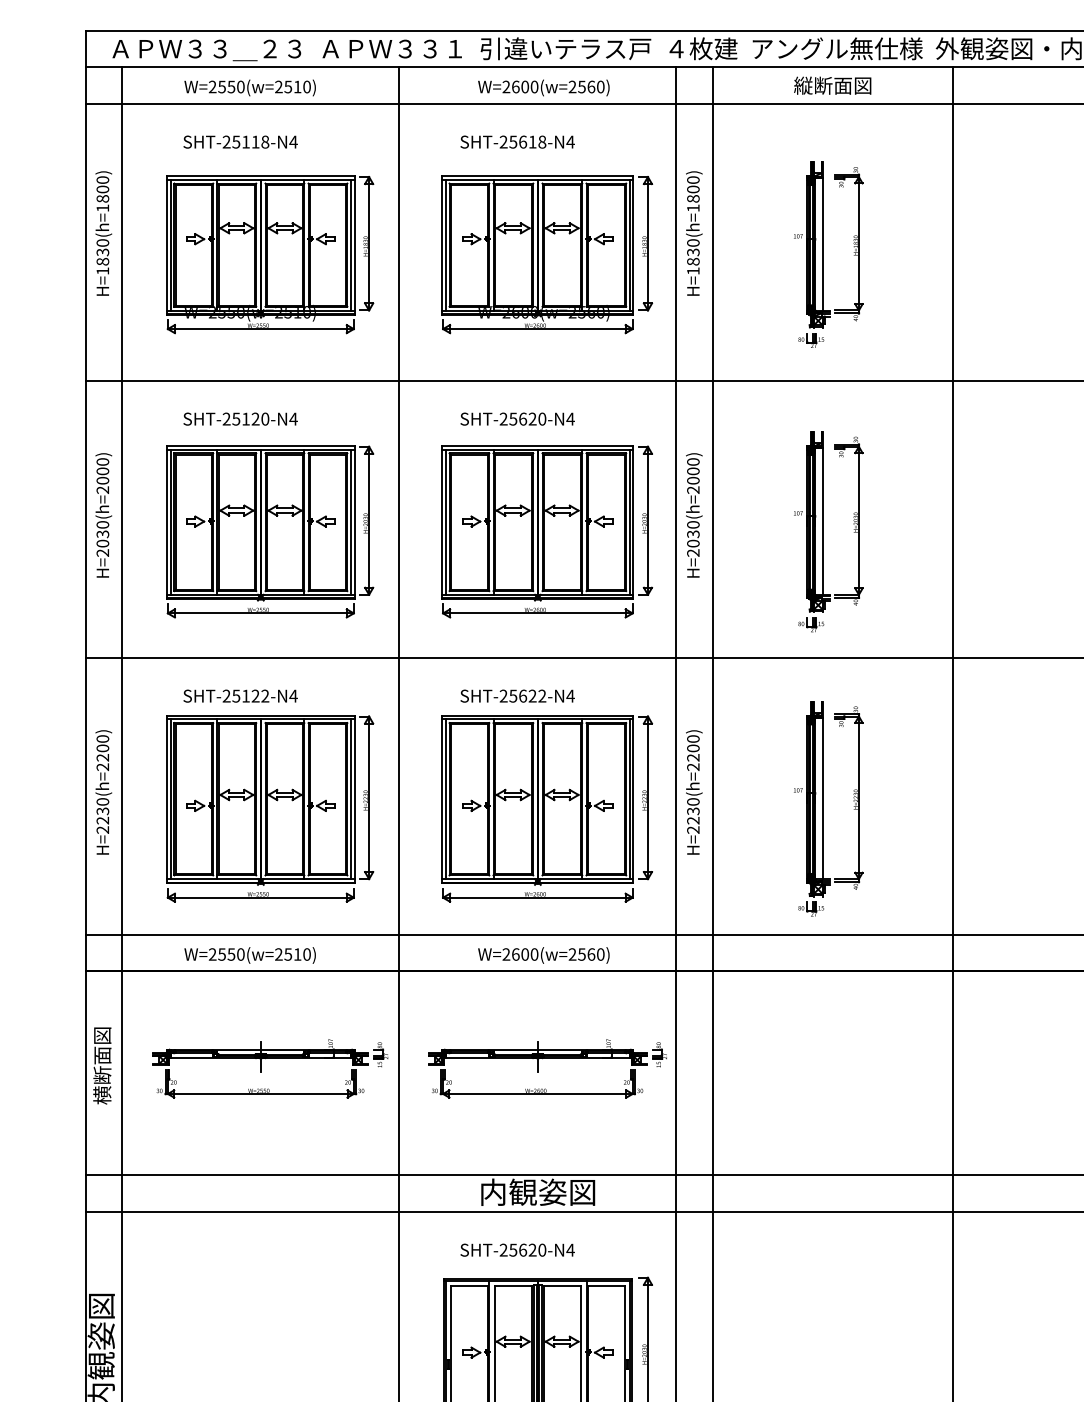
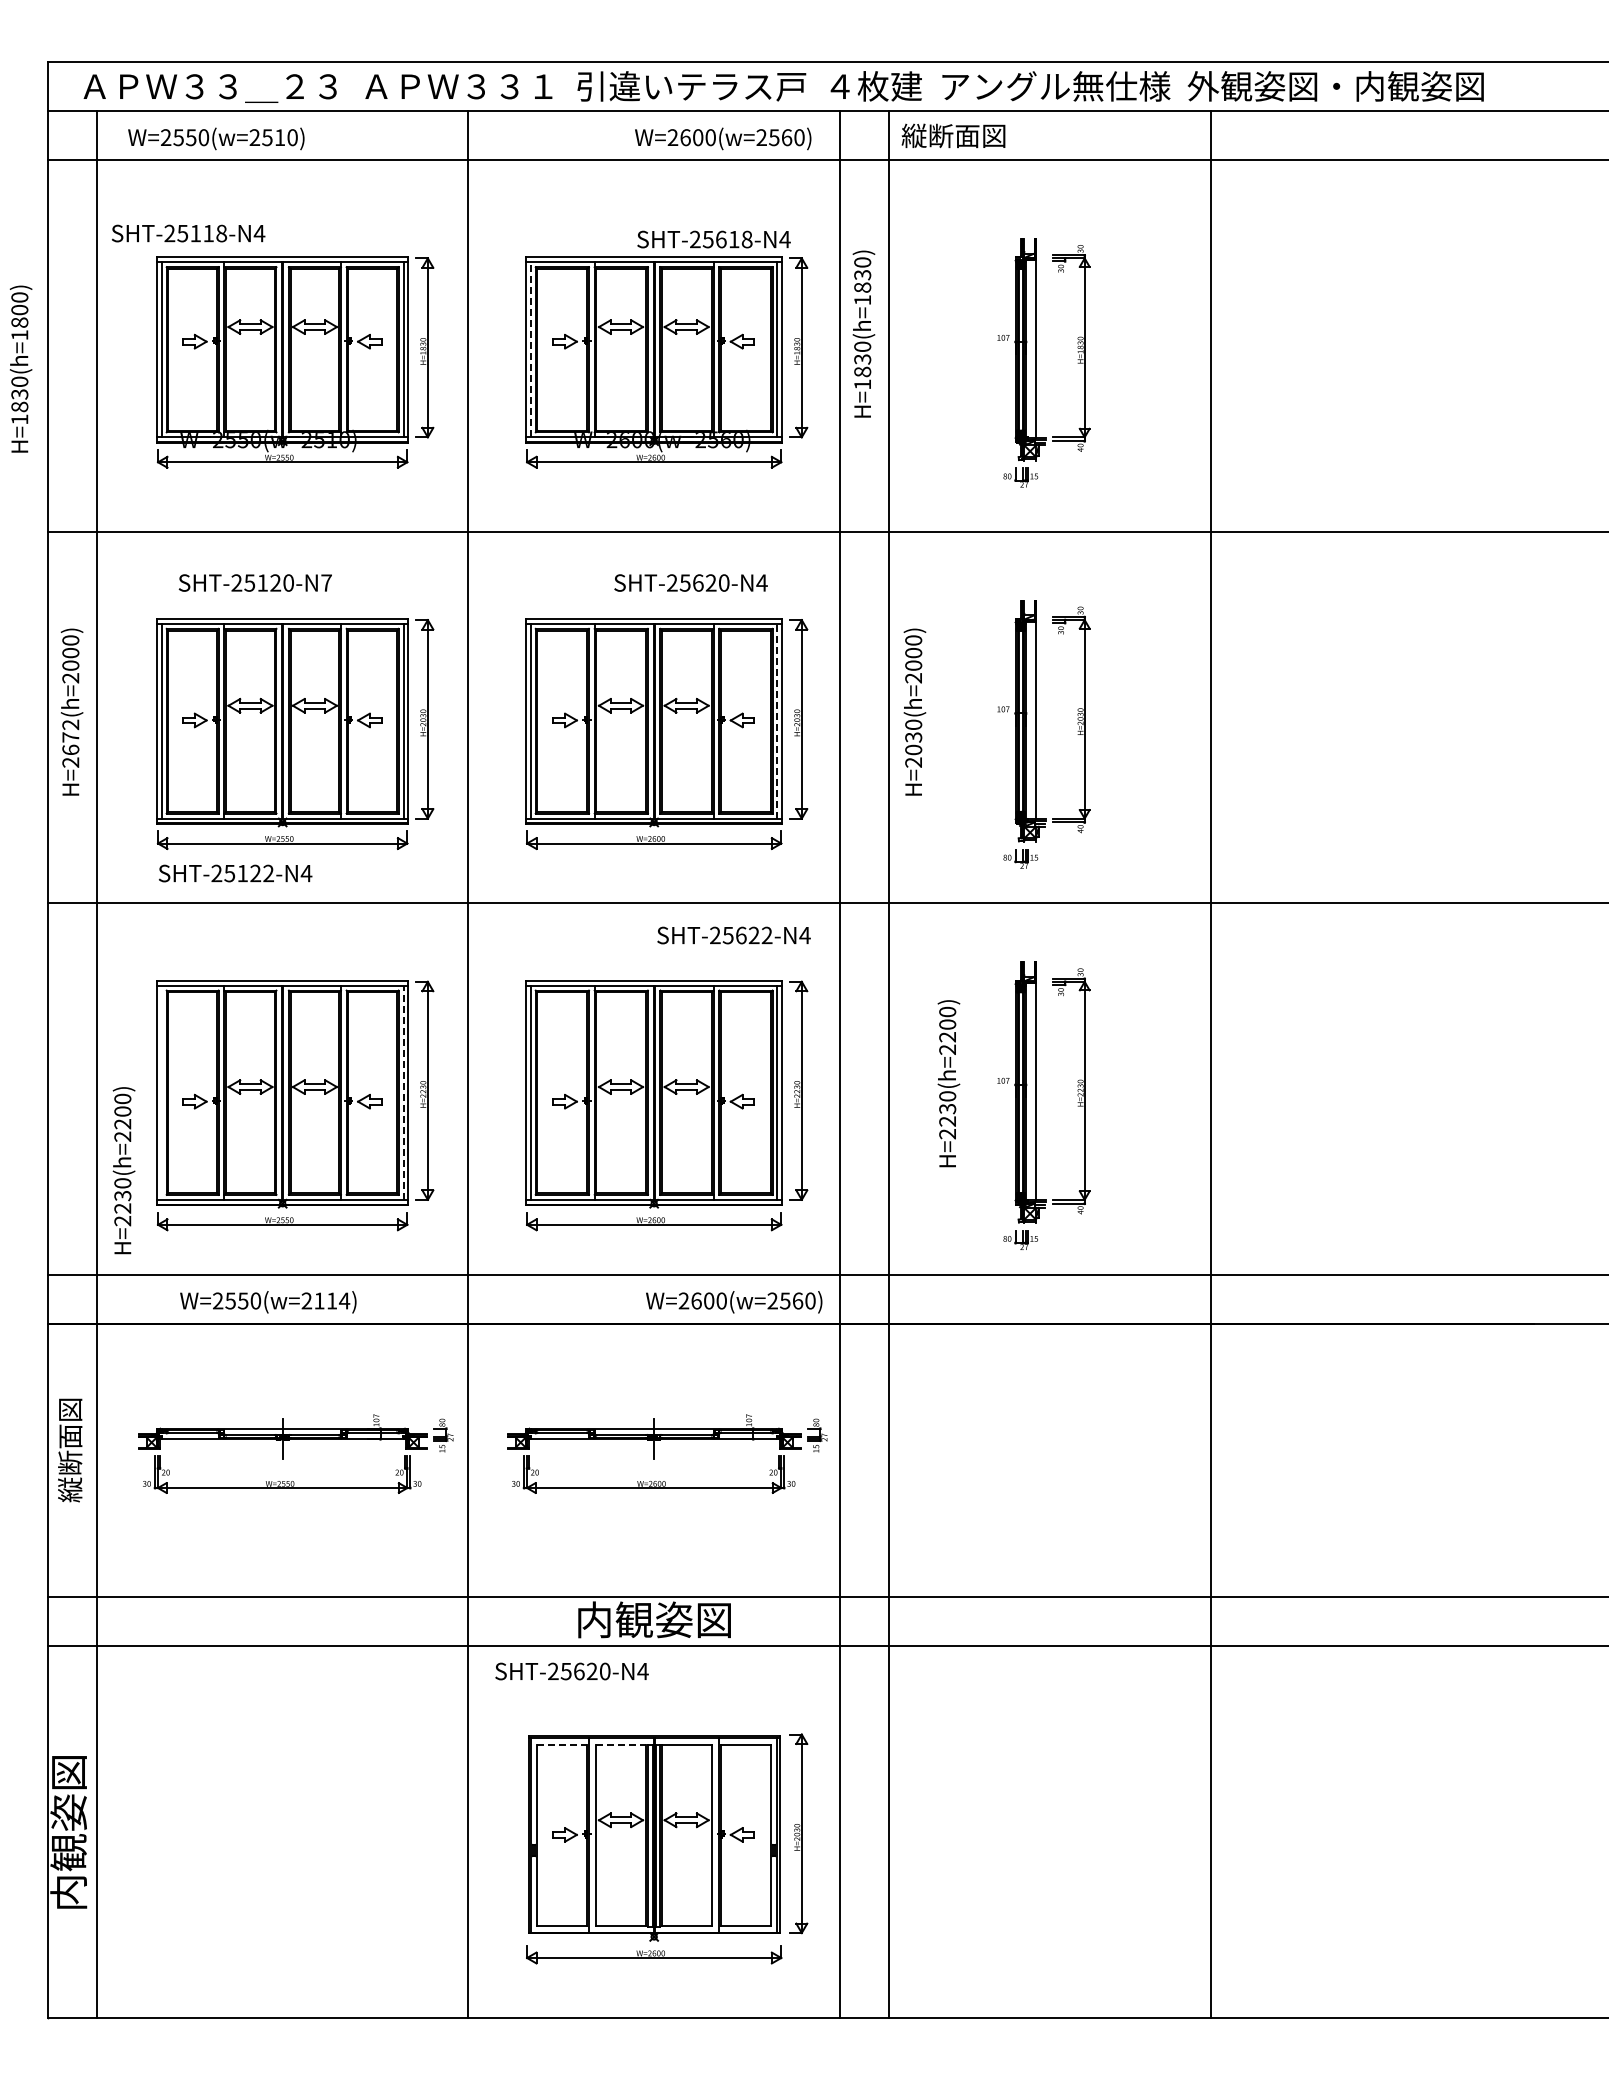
text: (832, 85) -> (953, 135), moved
text: (250, 87) -> (216, 138), moved
text: (544, 87) -> (723, 138), moved
text: (240, 142) -> (188, 233), moved
text: (517, 142) -> (713, 239), moved
text: (693, 189) -> (862, 274), H=1830(h=1800) -> H=1830(h=1830)
text: (103, 233) -> (20, 368), moved
line: (446, 244) -> (531, 349), solid -> dashed
text: (293, 418) -> (326, 582), SHT-25120-N4 -> SHT-25120-N7
text: (517, 418) -> (690, 582), moved
text: (693, 514) -> (914, 711), moved
line: (629, 521) -> (777, 720), solid -> dashed
text: (102, 534) -> (70, 737), H=2030(h=2000) -> H=2672(h=2000)
text: (240, 696) -> (235, 873), moved
text: (517, 696) -> (733, 935), moved
text: (103, 792) -> (123, 1170), moved
text: (693, 792) -> (948, 1083), moved
line: (170, 799) -> (161, 1092), removed
line: (350, 799) -> (403, 1092), solid -> dashed
text: (298, 954) -> (332, 1300), W=2550(w=2510) -> W=2550(w=2114)
text: (544, 955) -> (734, 1302), moved
text: (101, 1095) -> (69, 1489), 横断面図 -> 縦断面図
text: (517, 1250) -> (571, 1671), moved
line: (469, 1285) -> (562, 1745), solid -> dashed
line: (513, 1285) -> (621, 1745), solid -> dashed

